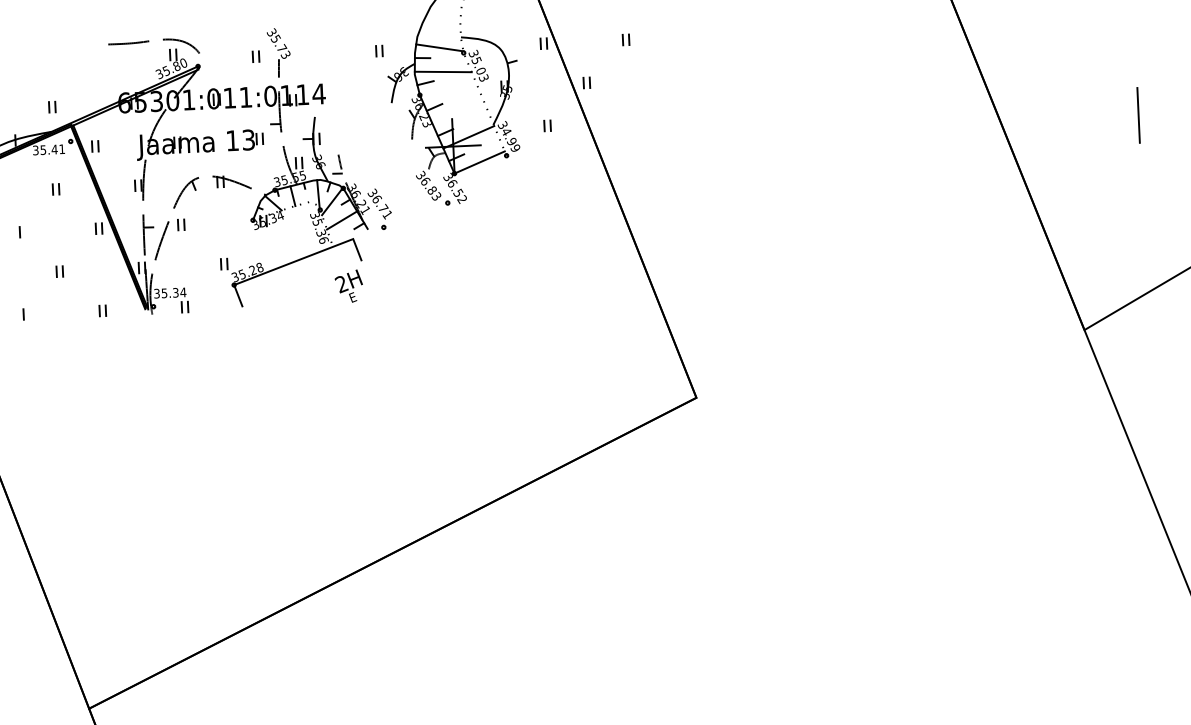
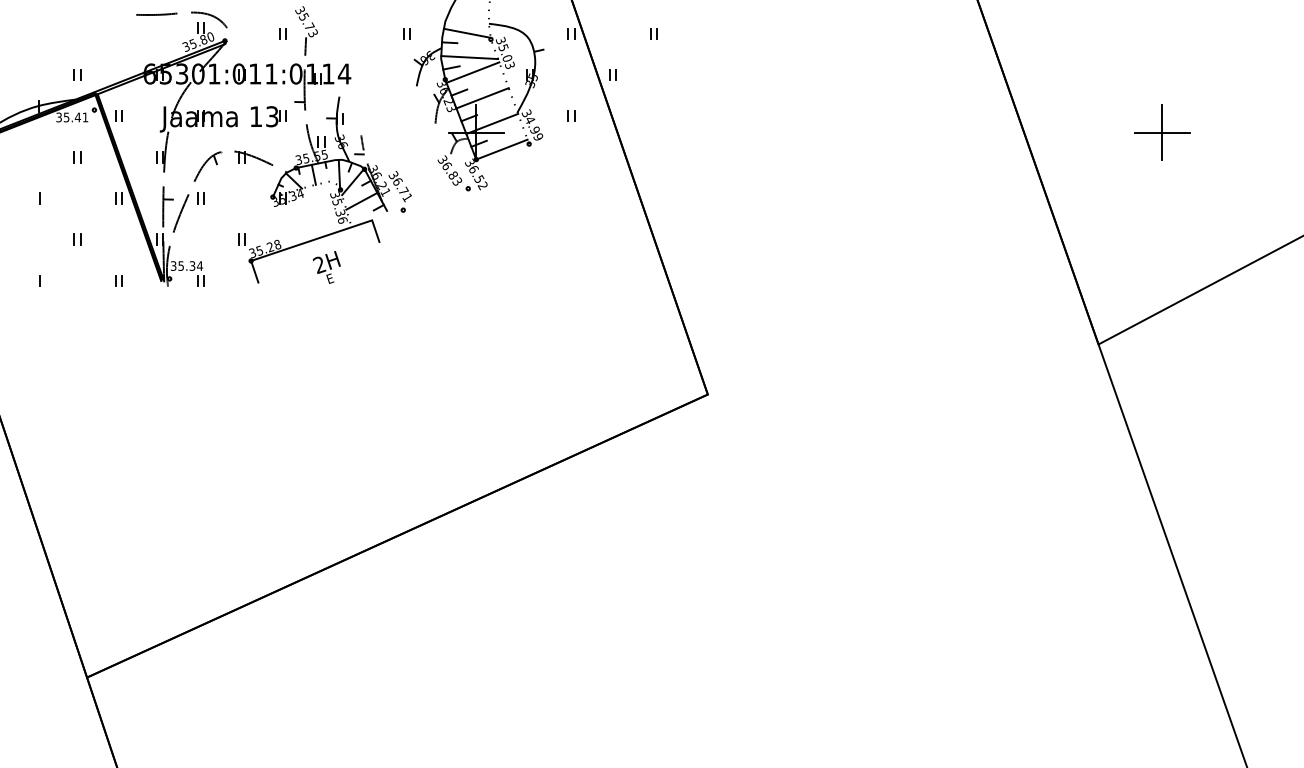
line: (446, 86) -> (472, 72), added
line: (457, 112) -> (482, 98), added
line: (1137, 115) -> (1161, 132), added
text: (348, 286) -> (326, 267), moved

